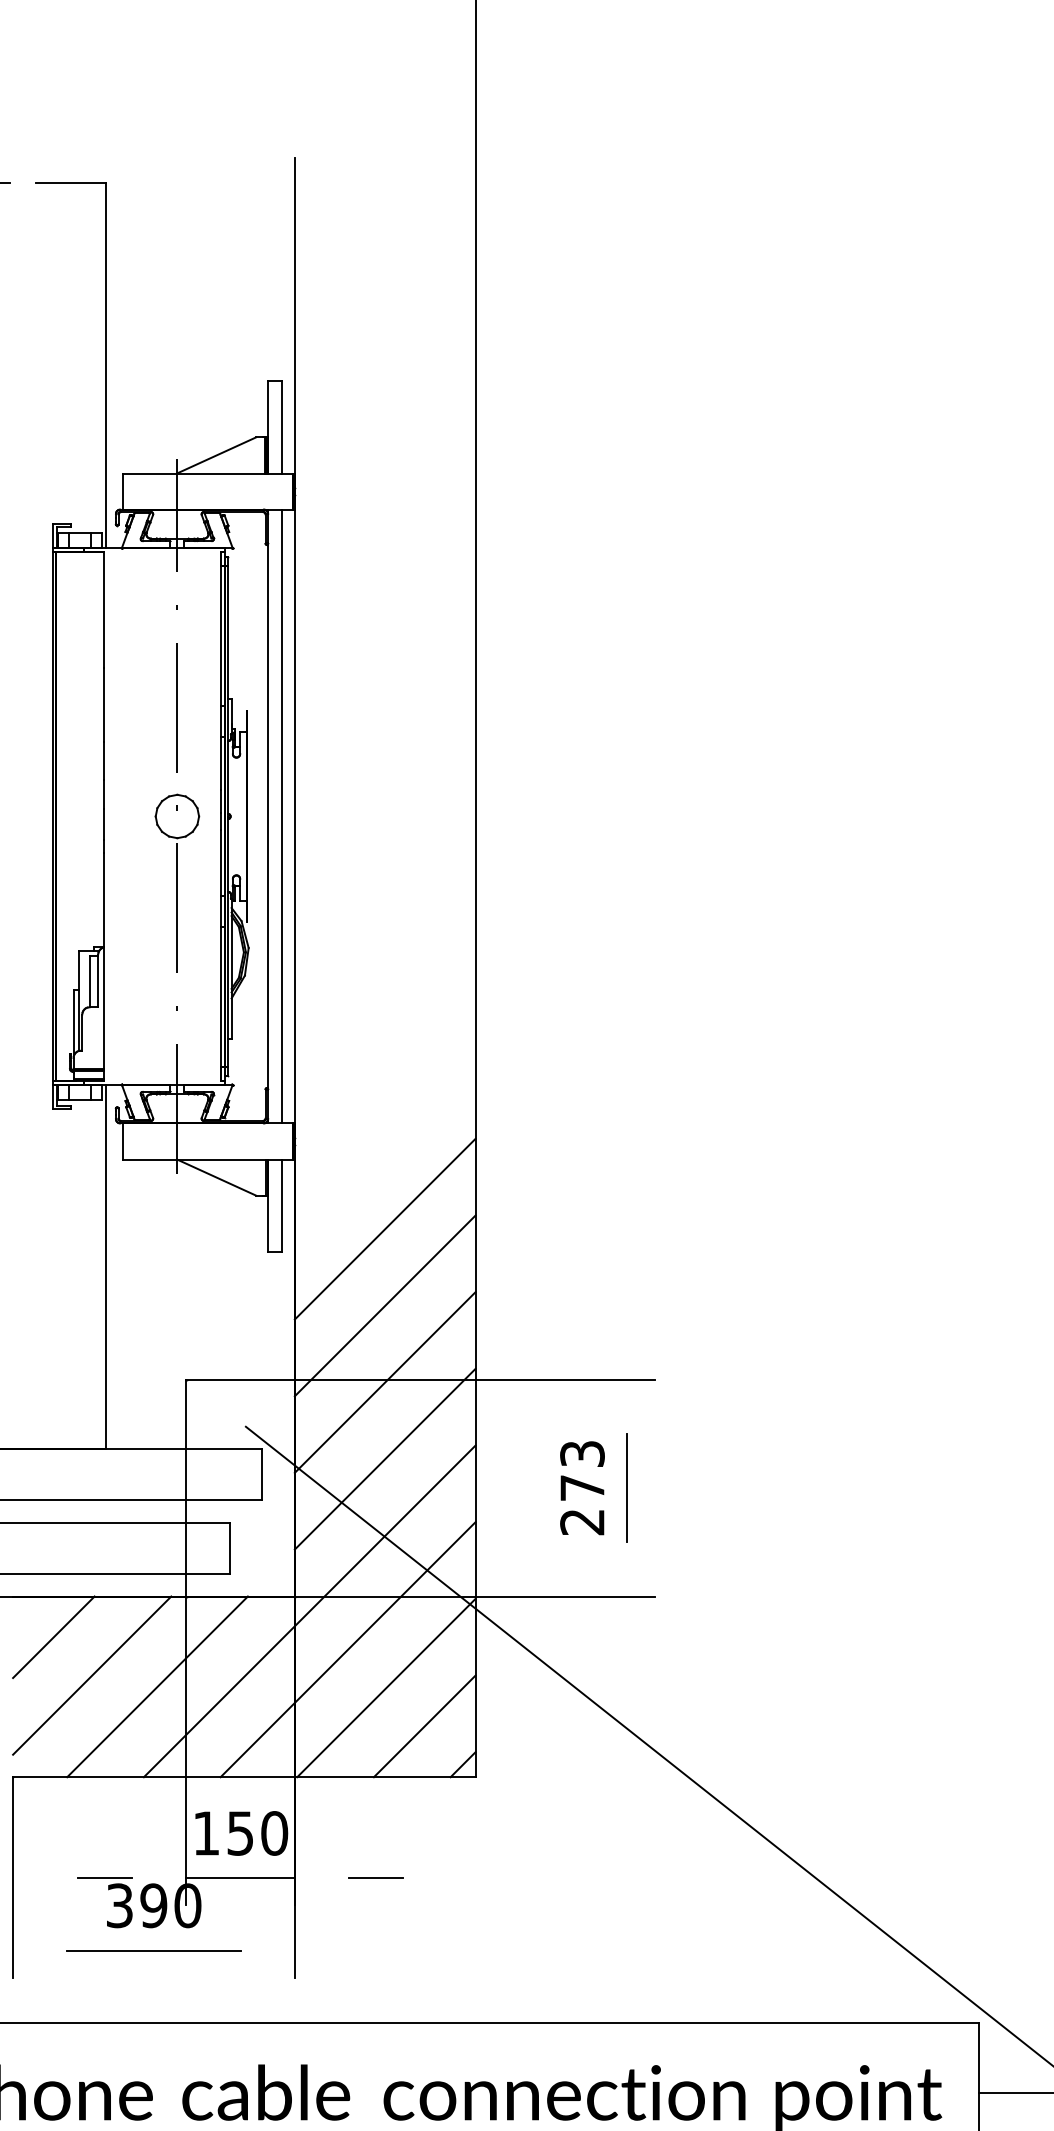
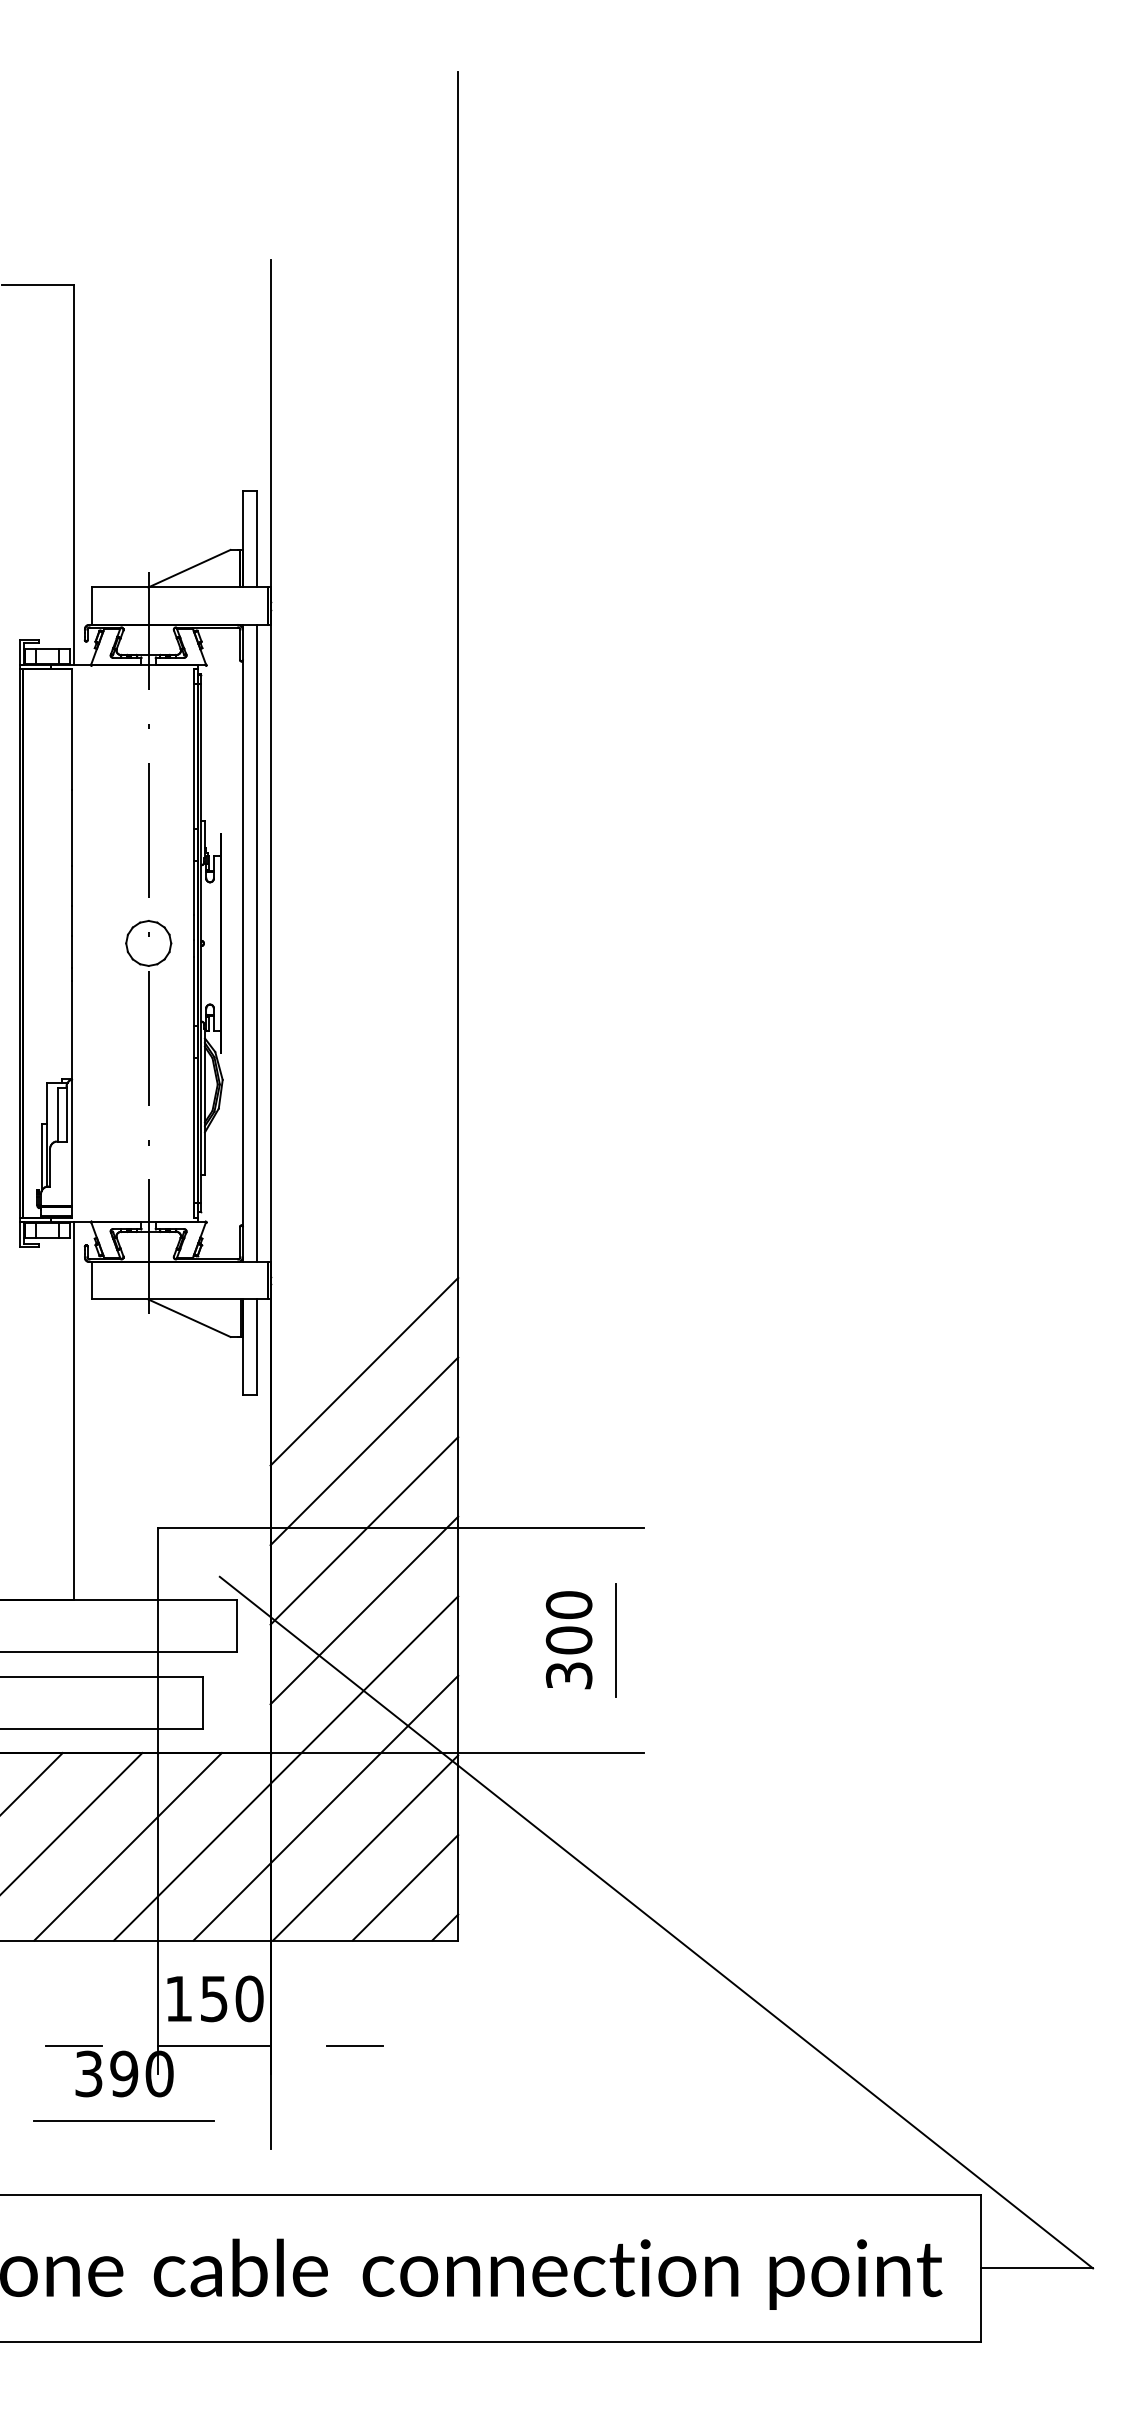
text: (581, 1488) -> (568, 1640), 273 -> 300

